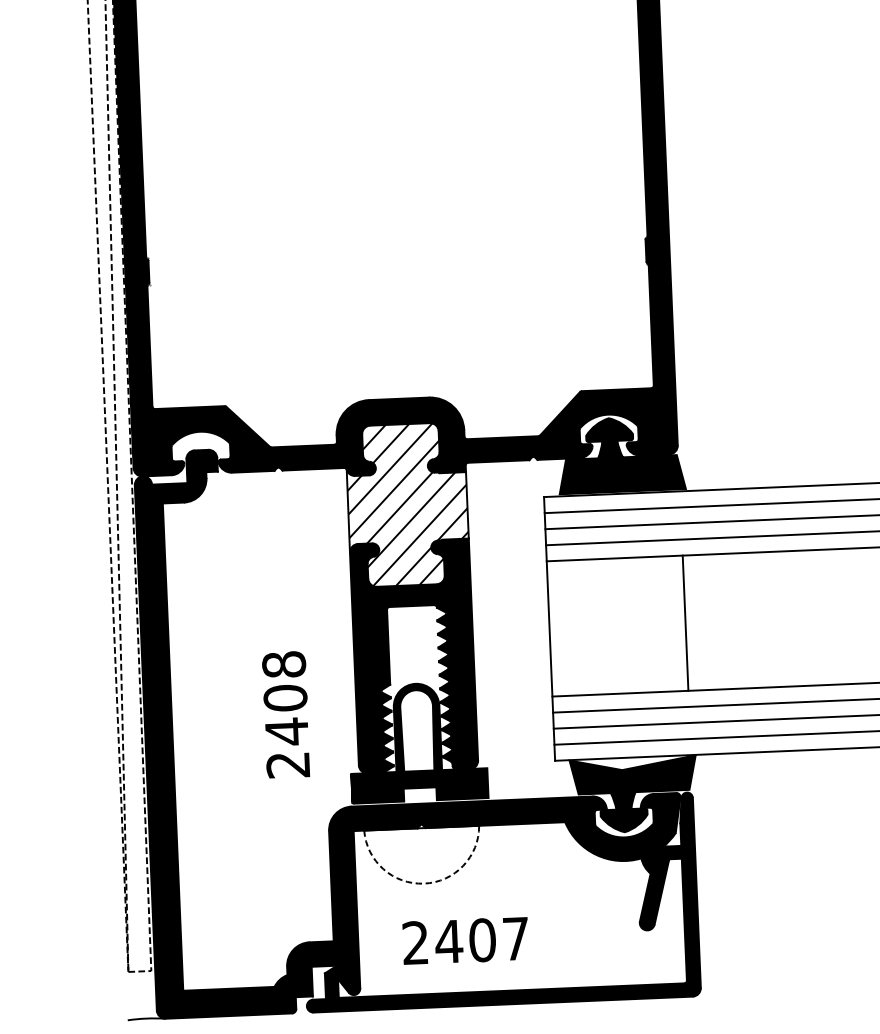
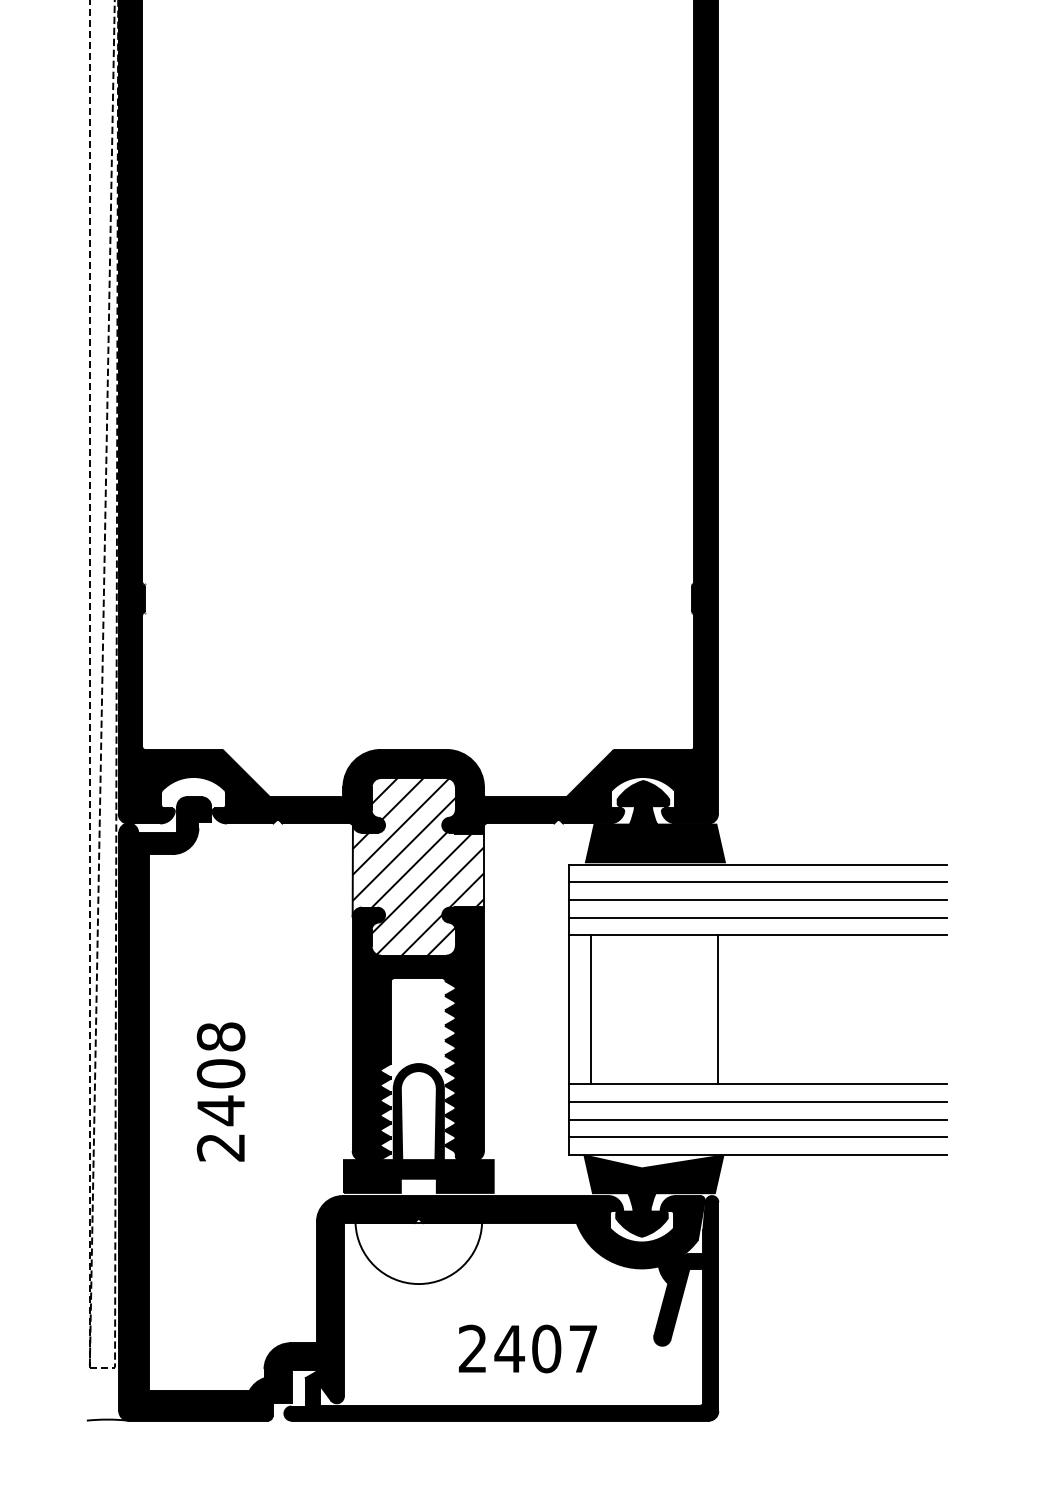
line: (570, 627) -> (591, 1009), added
text: (285, 714) -> (220, 1091), moved
arc: (423, 884) -> (418, 1284), dashed -> solid
text: (465, 940) -> (527, 1348), moved

